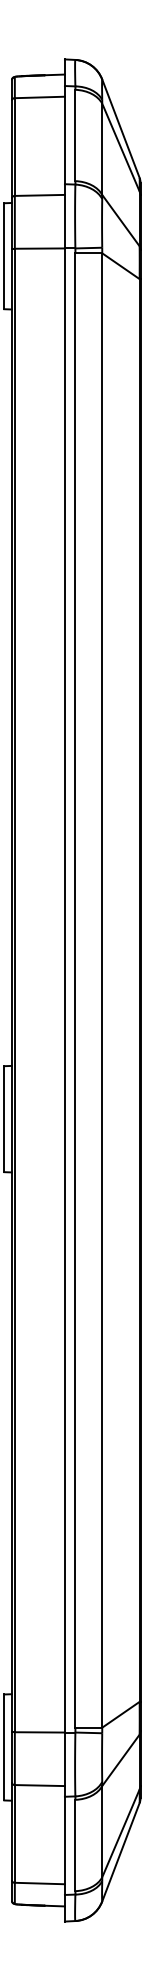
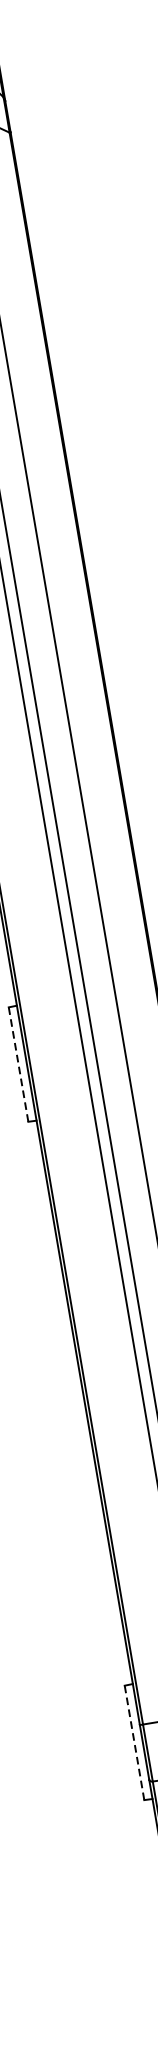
line: (4, 1119) -> (18, 1064), solid -> dashed
line: (4, 1747) -> (134, 1742), solid -> dashed

